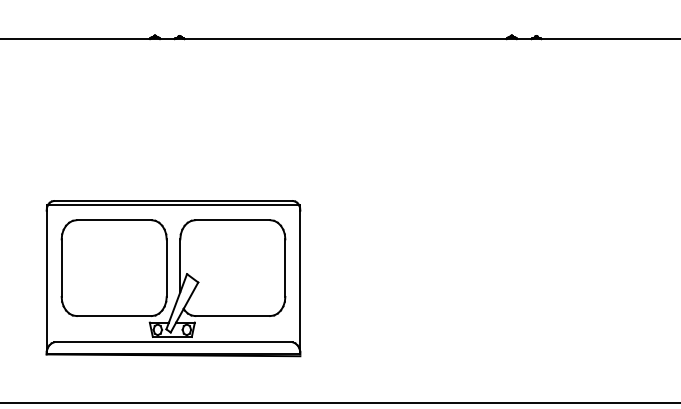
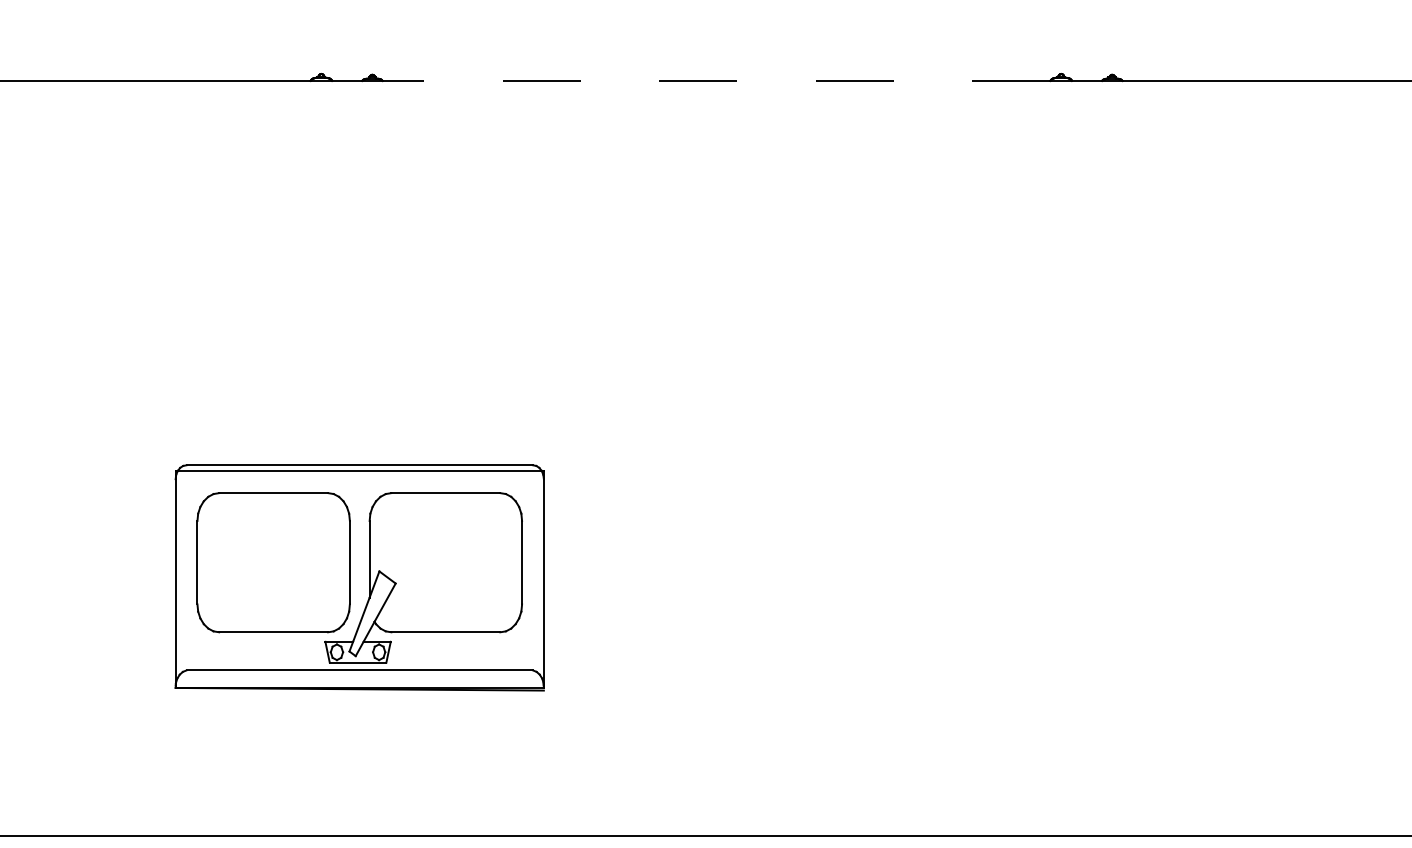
line: (345, 39) -> (716, 81), solid -> dashed
part: (173, 278) -> (359, 577), size x0.7

